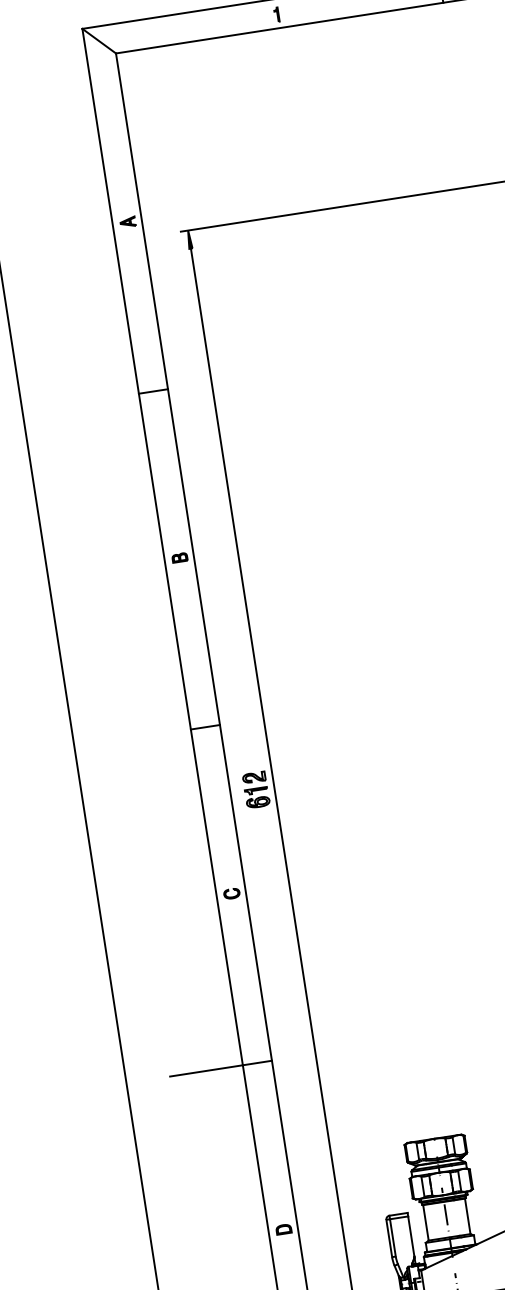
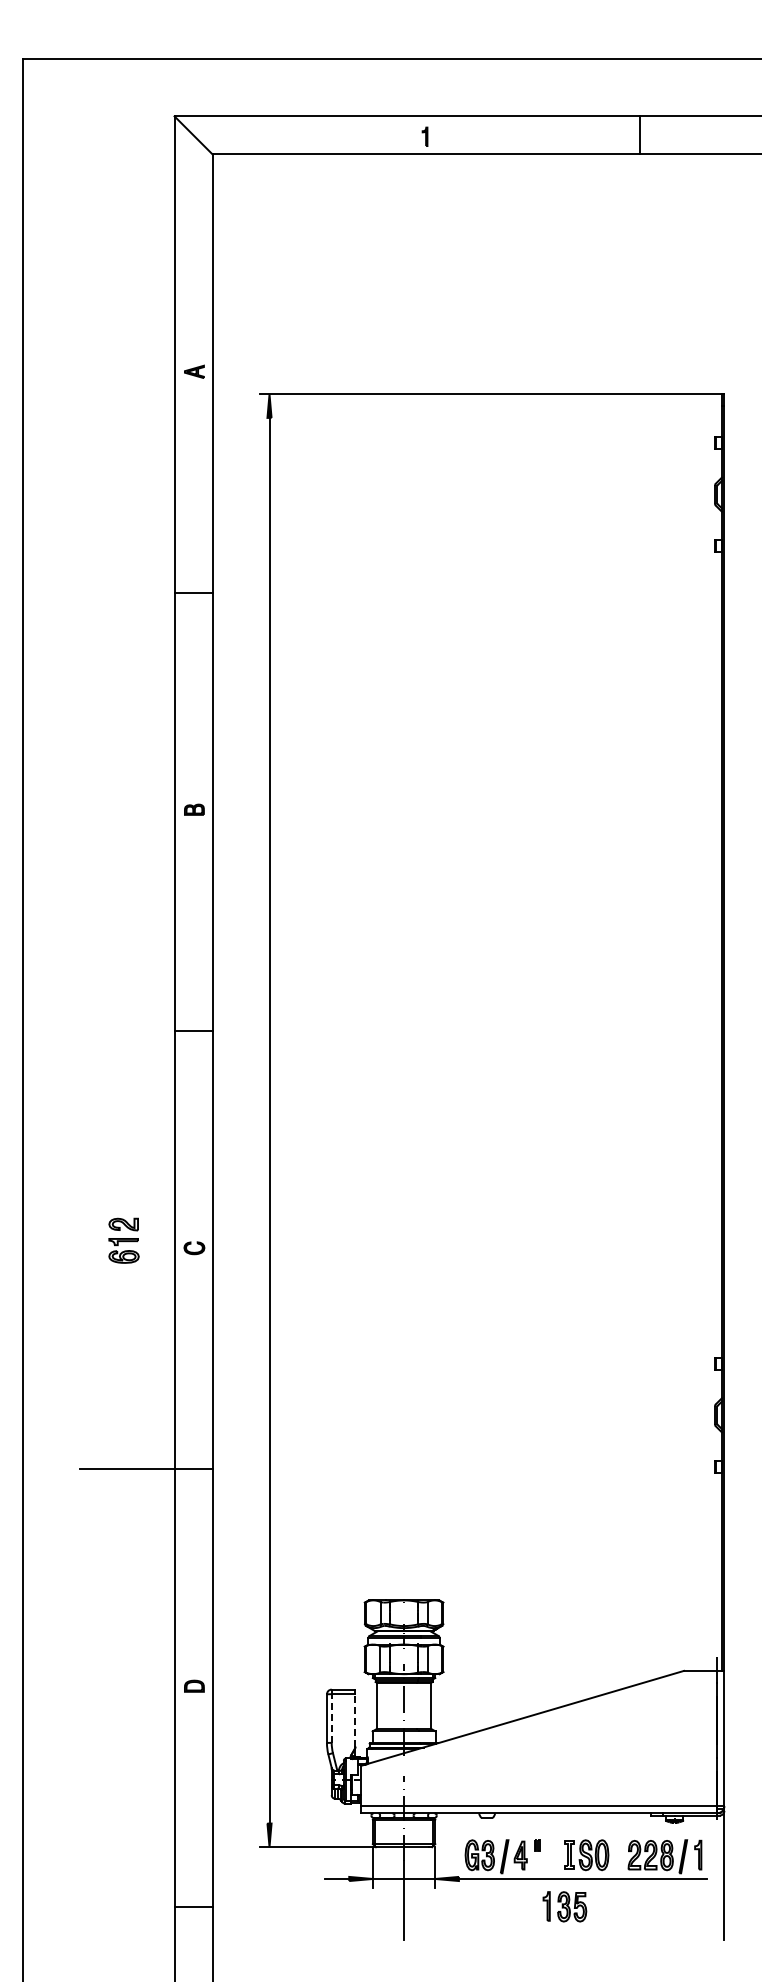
part: (255, 789) -> (123, 1240), moved
line: (411, 1235) -> (355, 1719), solid -> dashed
line: (392, 1237) -> (331, 1718), solid -> dashed

